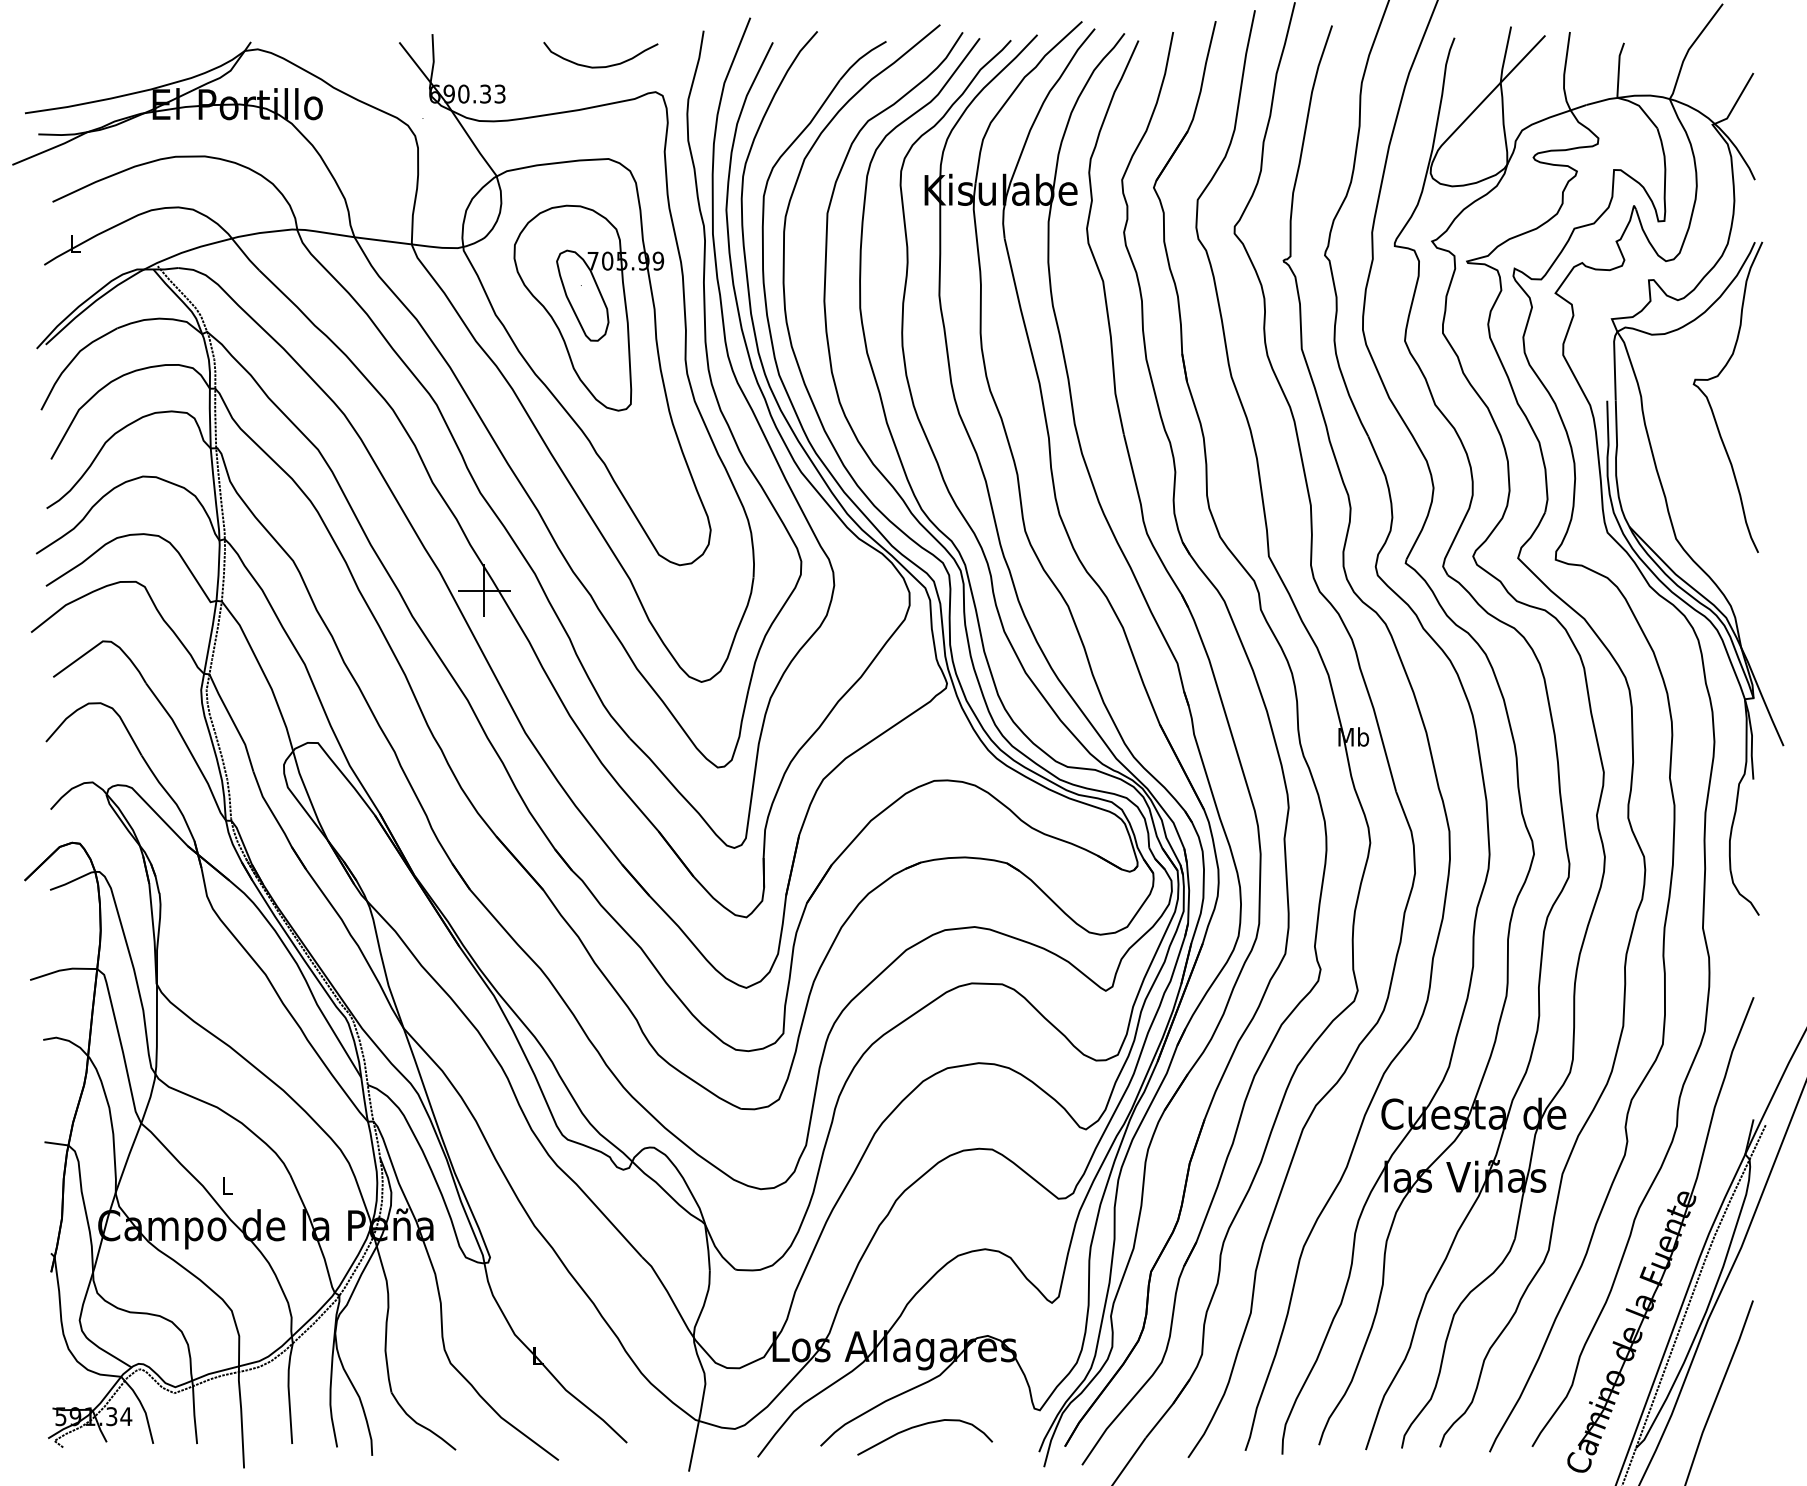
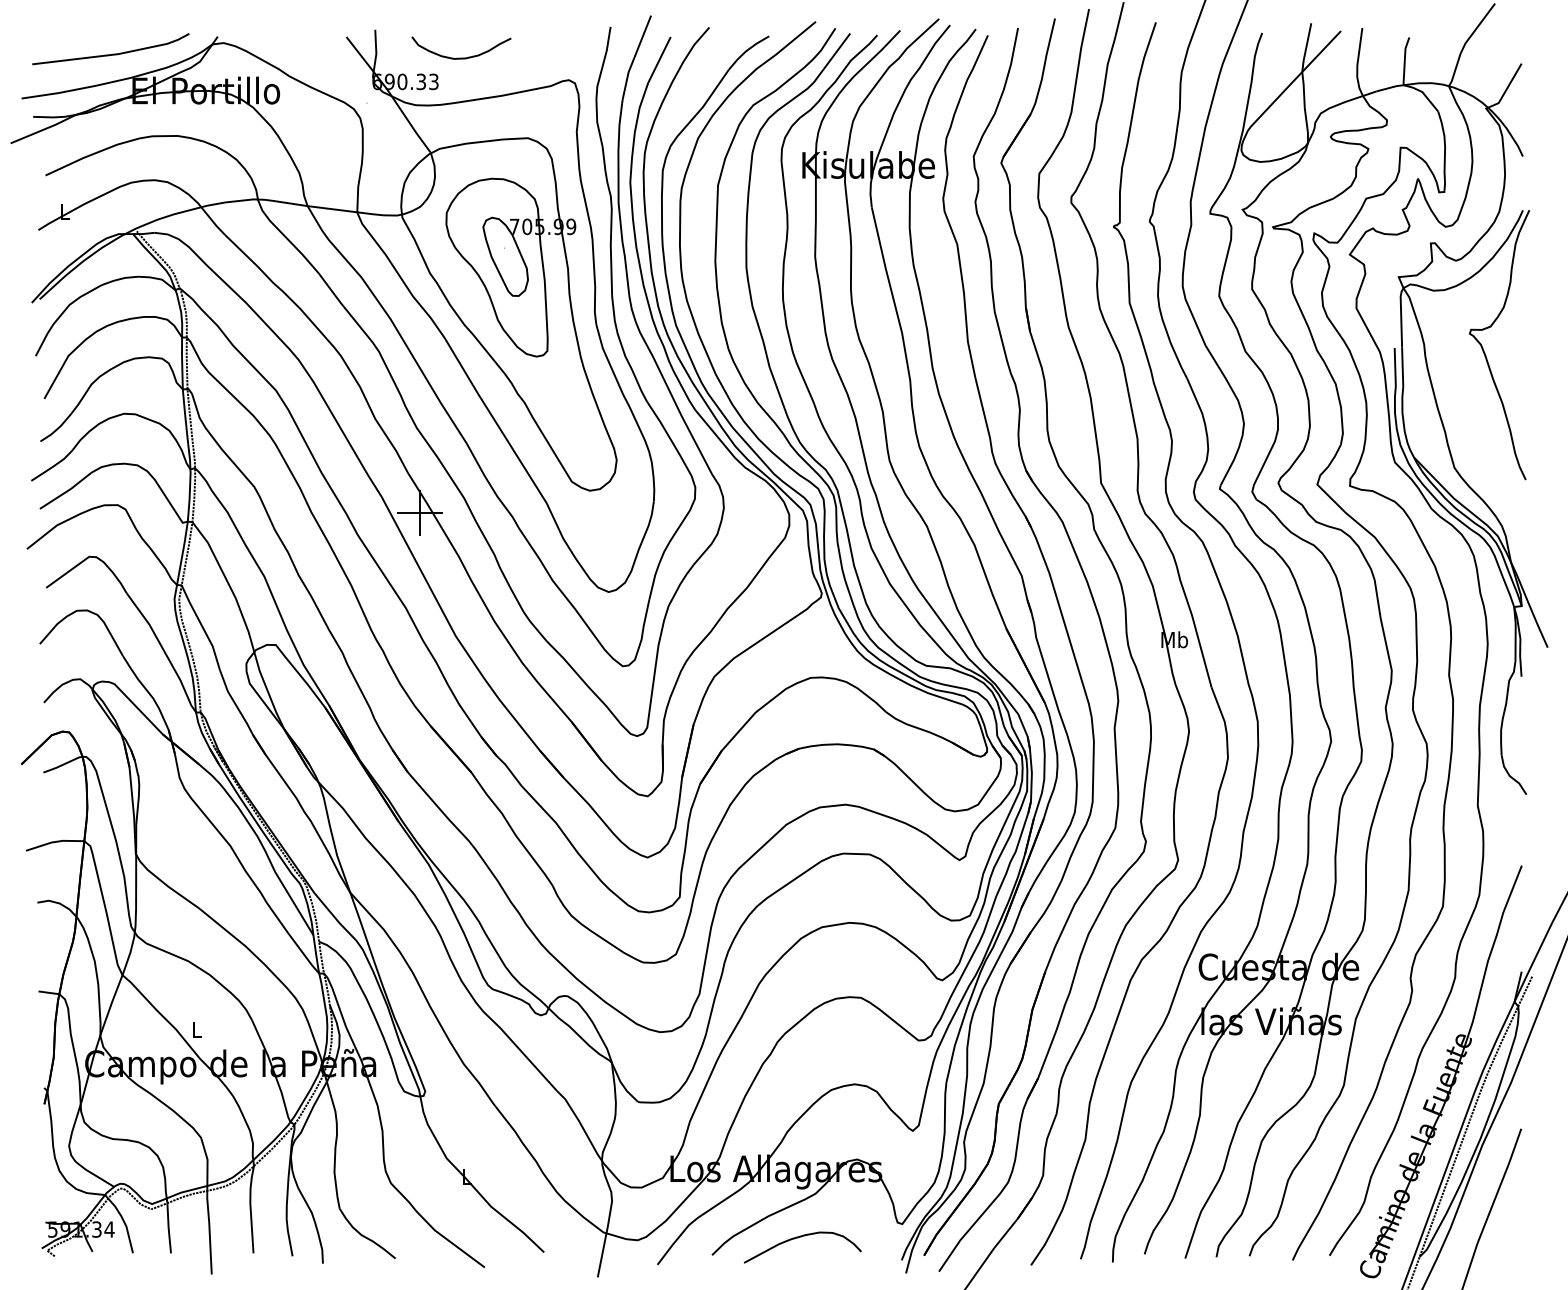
line: (130, 61) -> (113, 53), added
curve: (600, 66) -> (461, 57), moved

